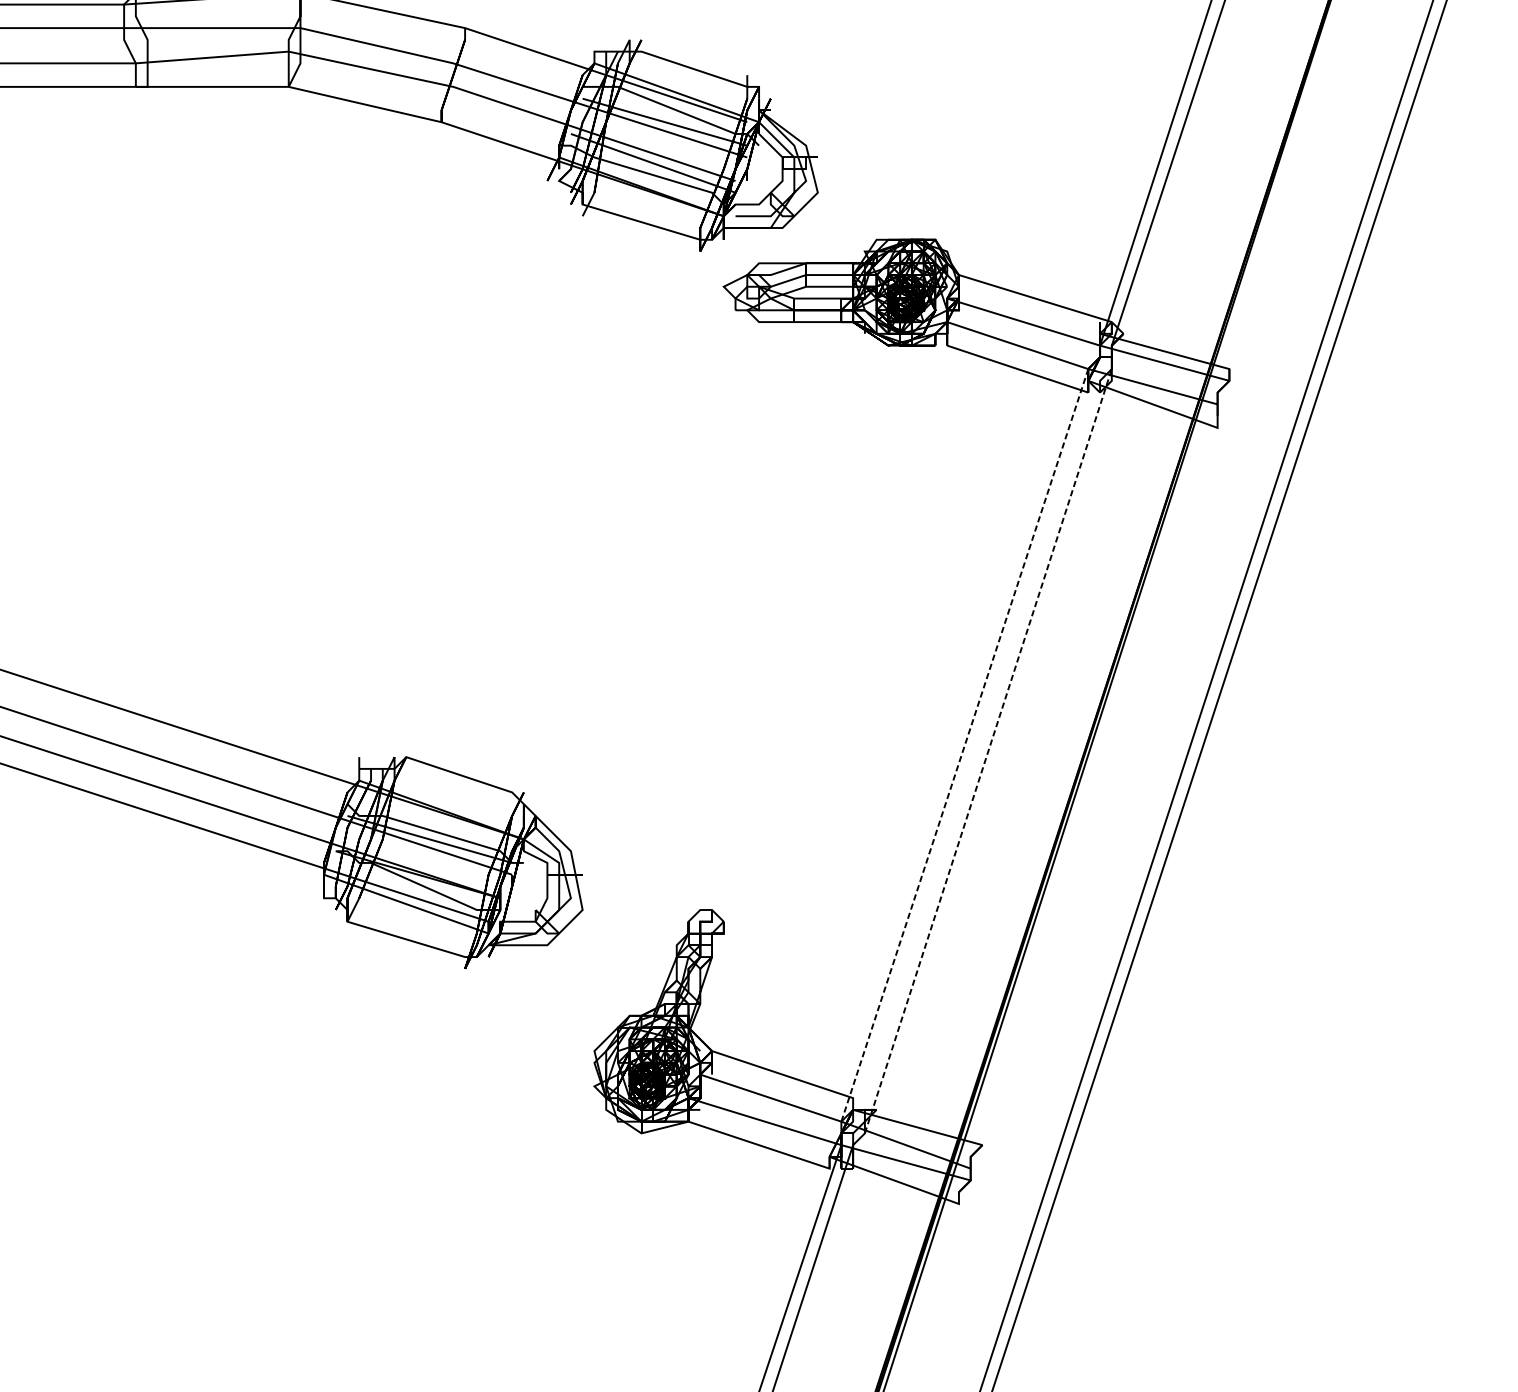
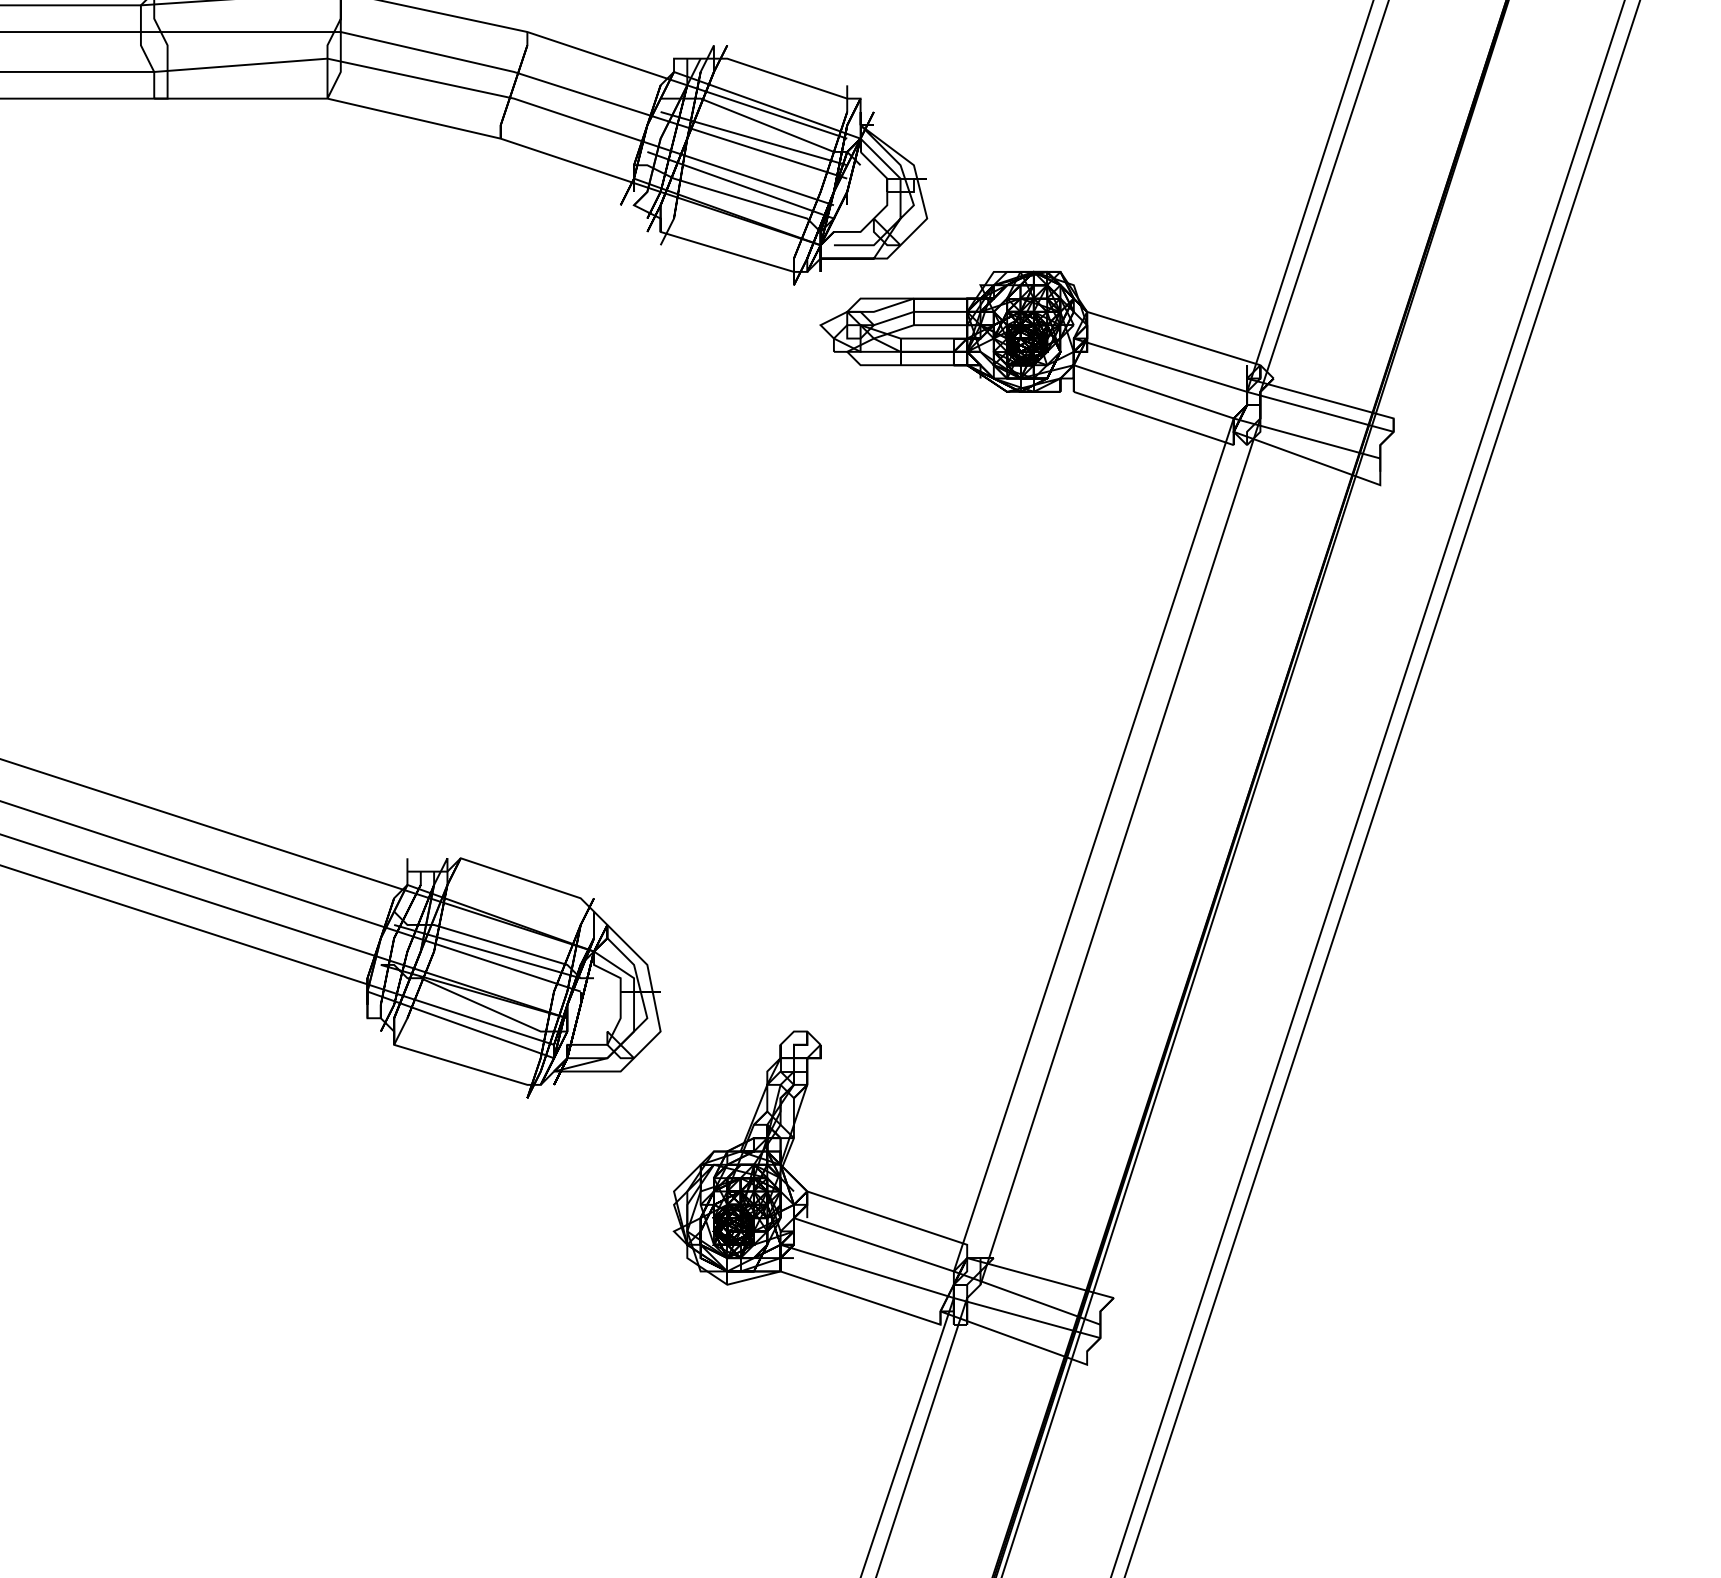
line: (964, 744) -> (1093, 844), dashed -> solid
line: (988, 751) -> (1120, 851), dashed -> solid

